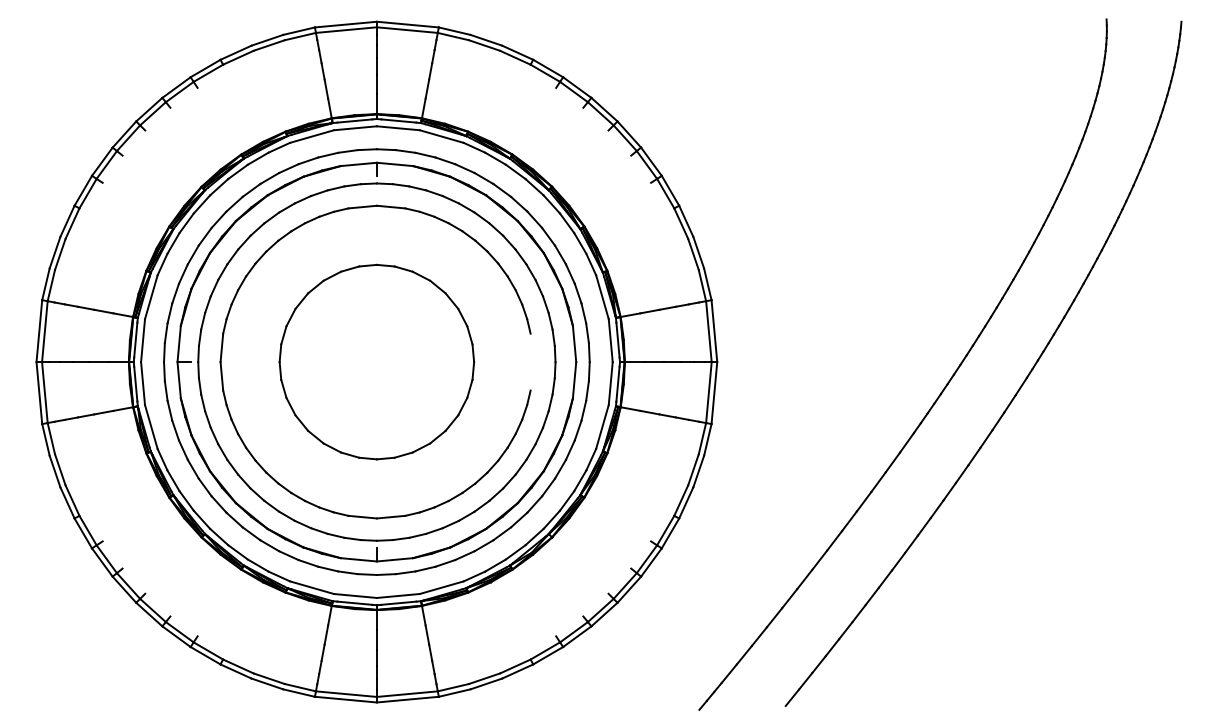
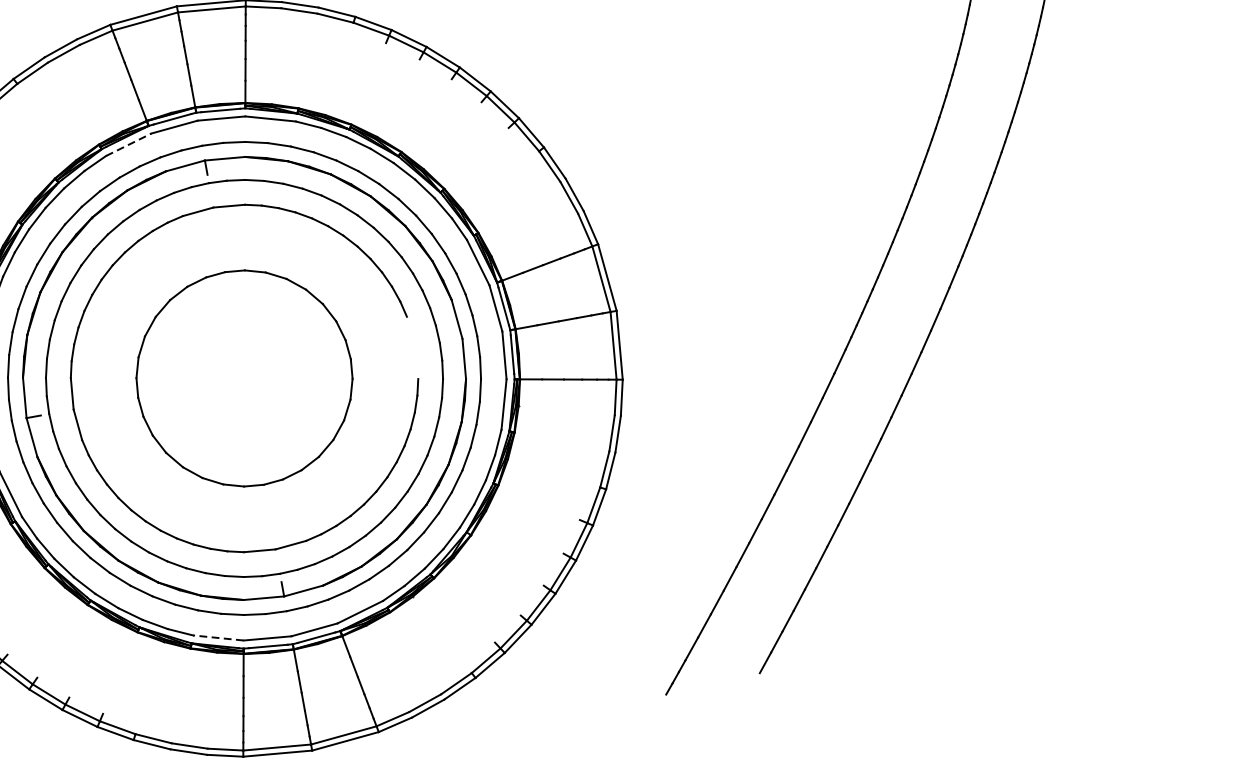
line: (312, 136) -> (129, 144), solid -> dashed
line: (312, 587) -> (218, 637), solid -> dashed

